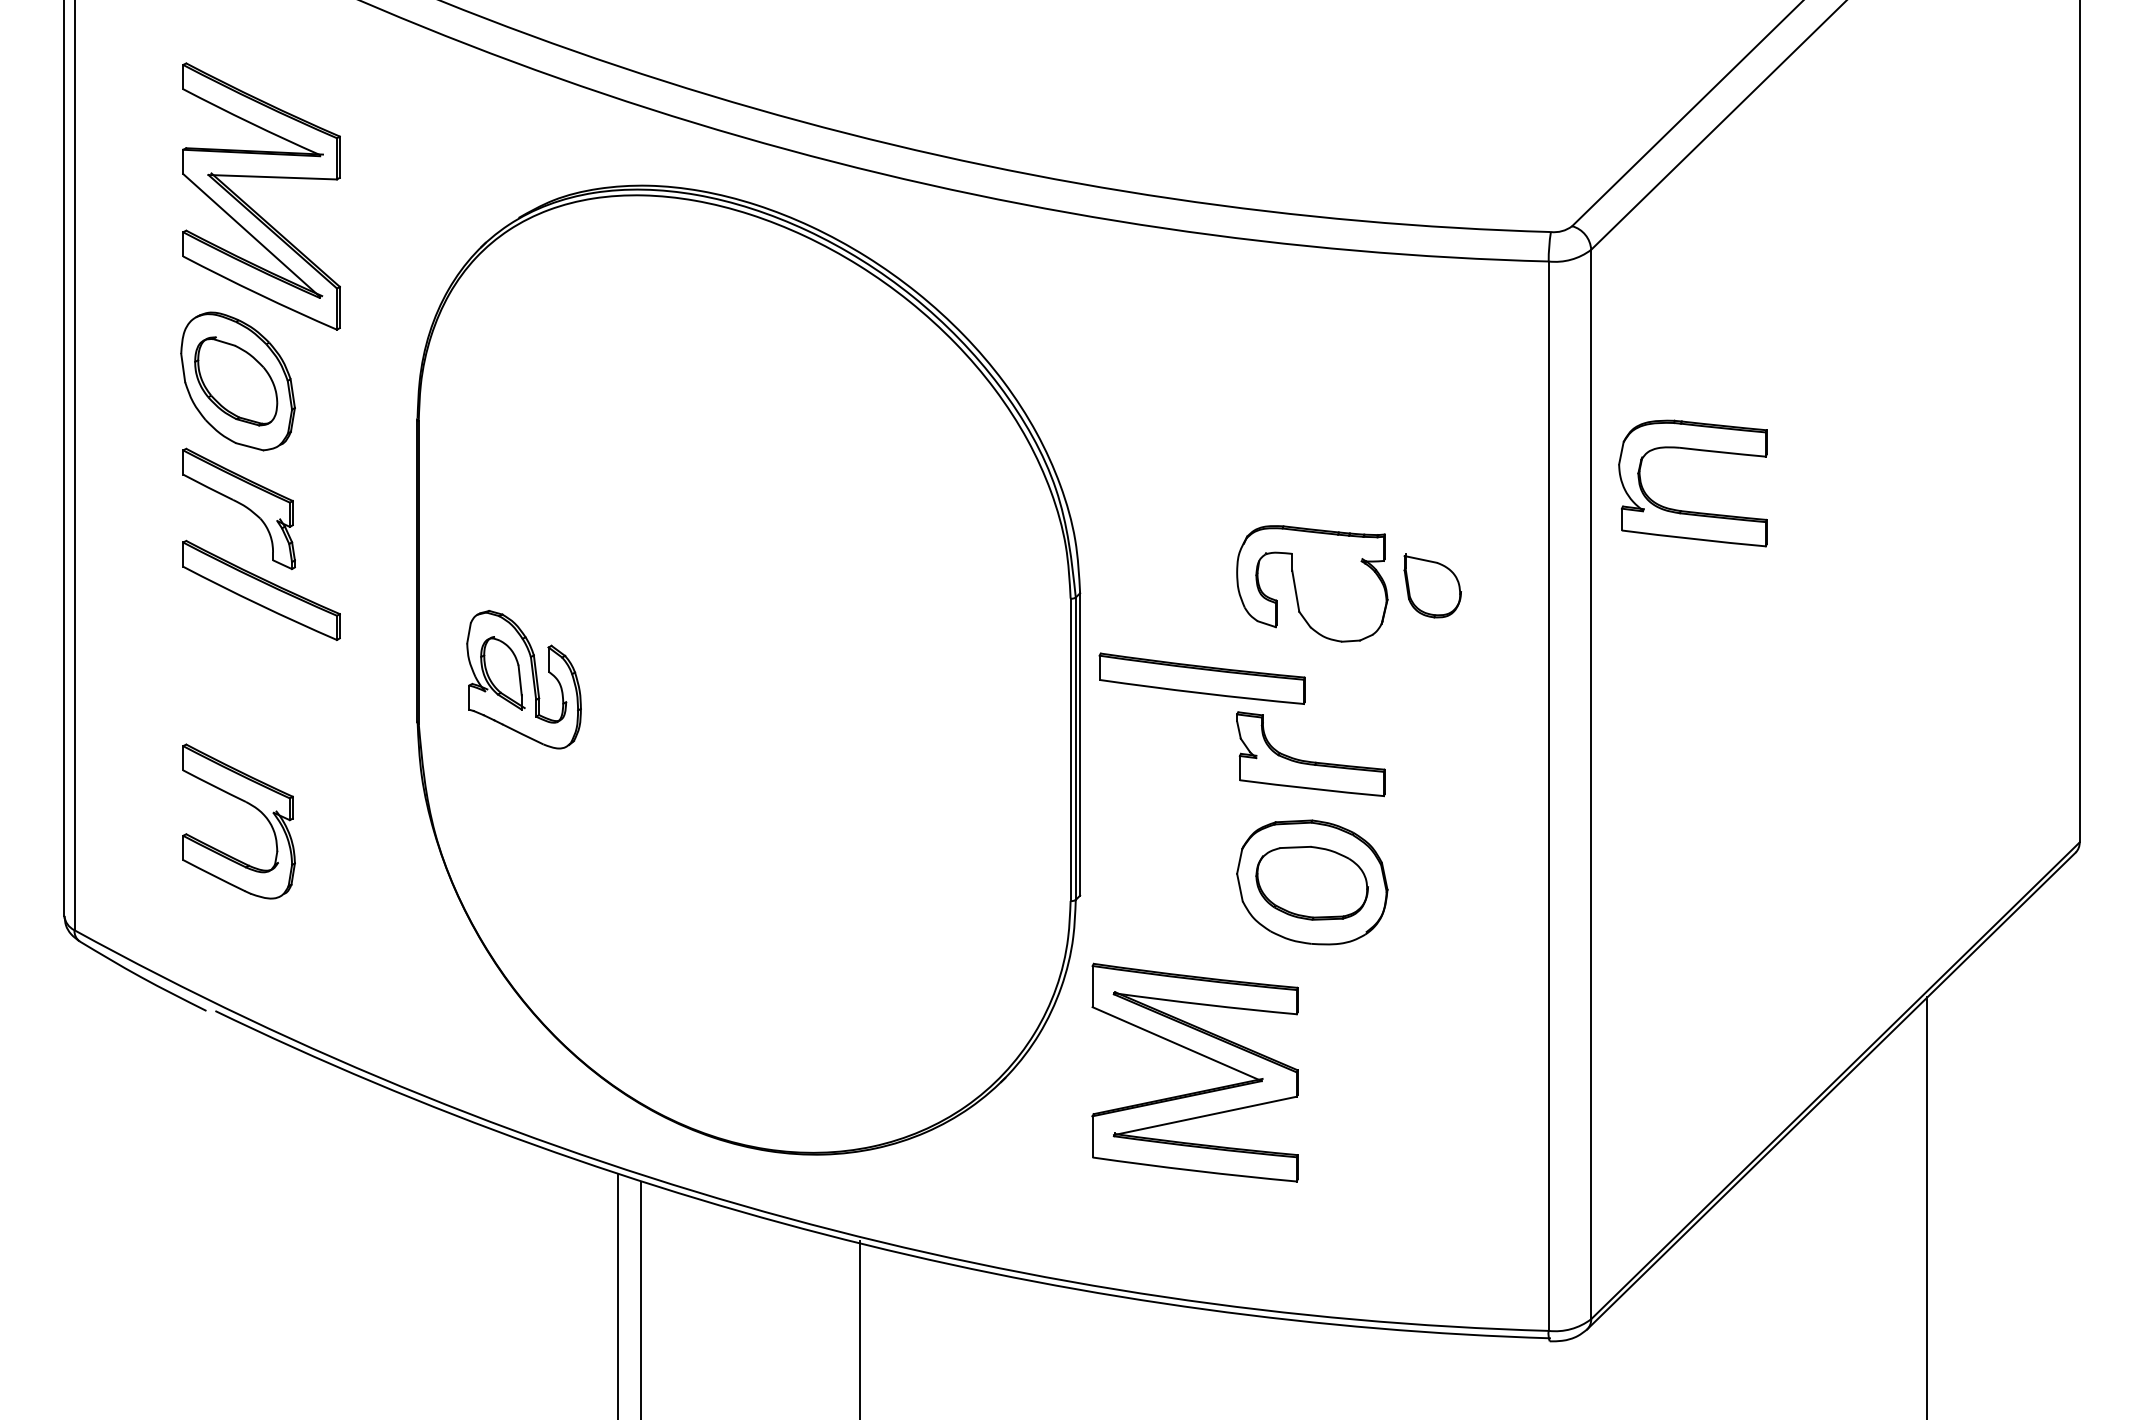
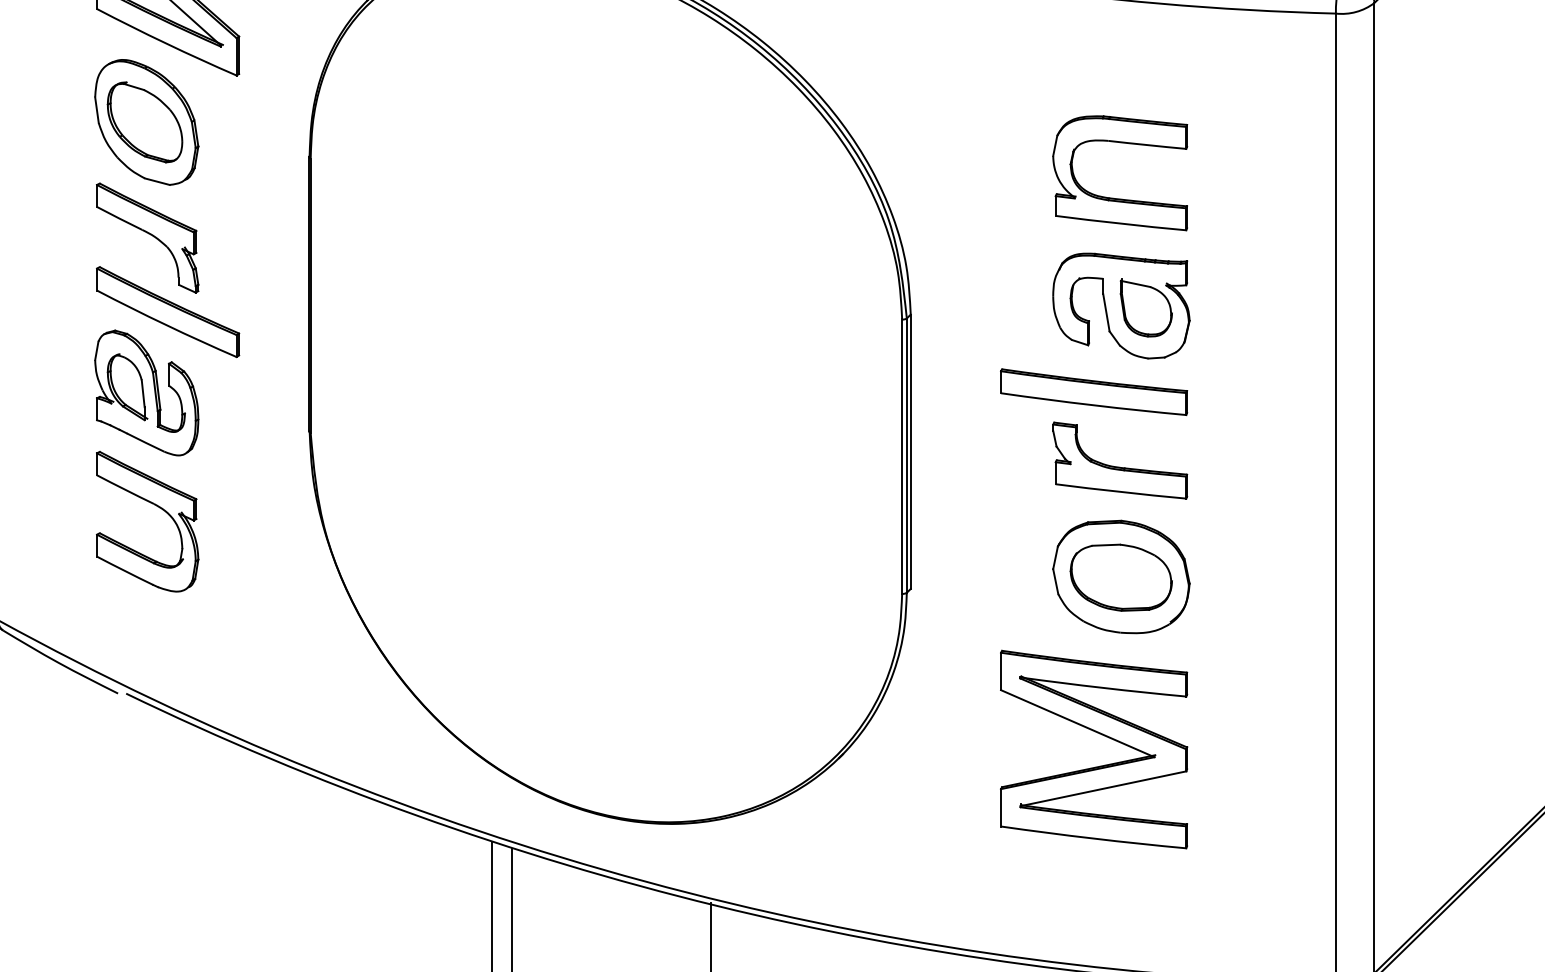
part: (1687, 510) -> (1115, 197), moved
part: (1432, 585) -> (1146, 307), moved
part: (1201, 678) -> (1093, 391), moved
part: (523, 679) -> (146, 392), moved
part: (1202, 1056) -> (1100, 734), moved

